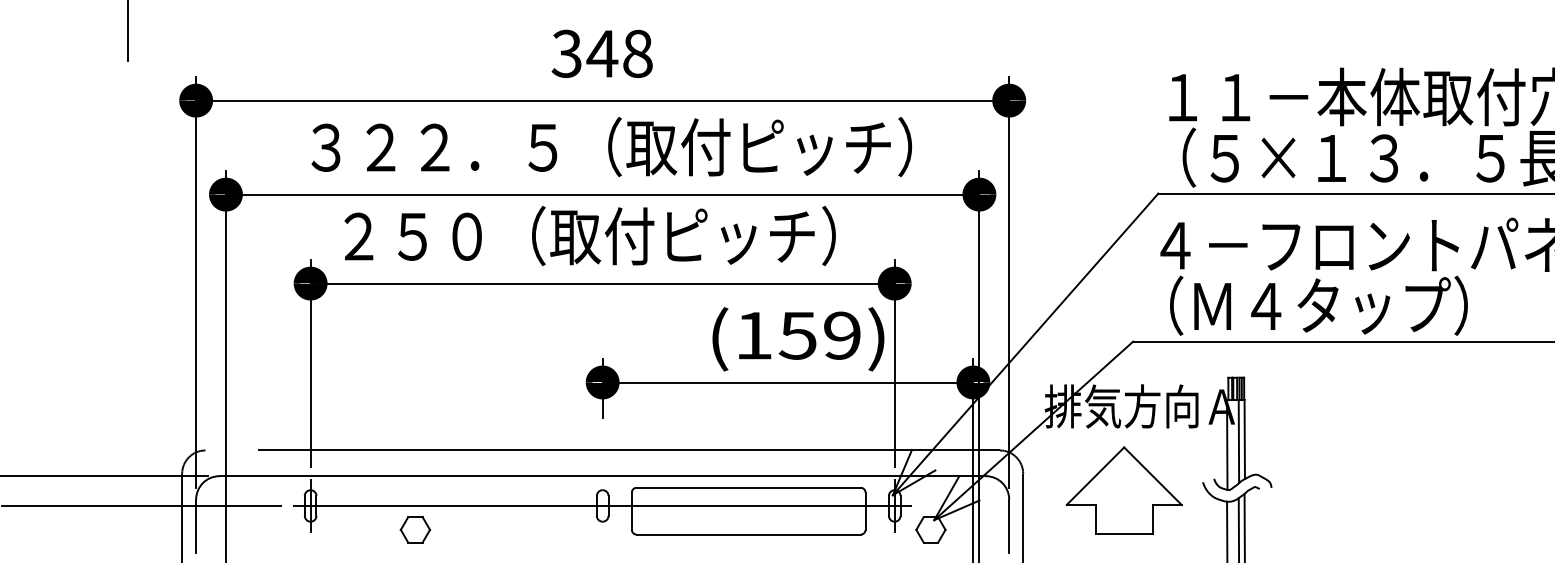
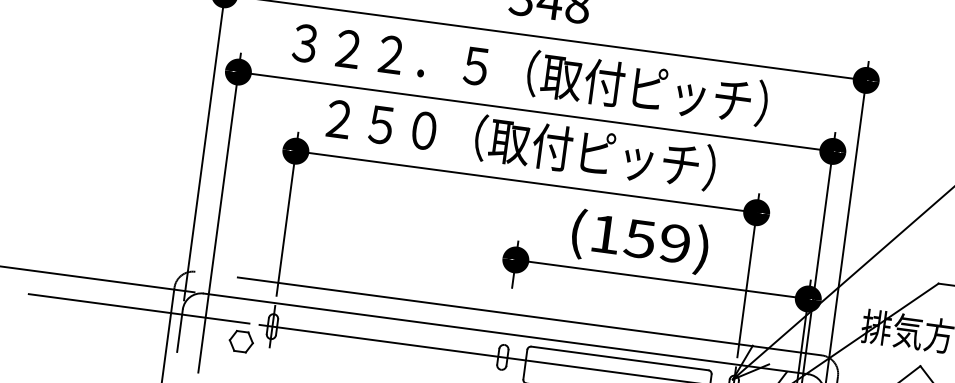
text: (611, 147) -> (530, 73), moved
text: (798, 339) -> (640, 242), moved
part: (415, 529) -> (241, 341), moved

